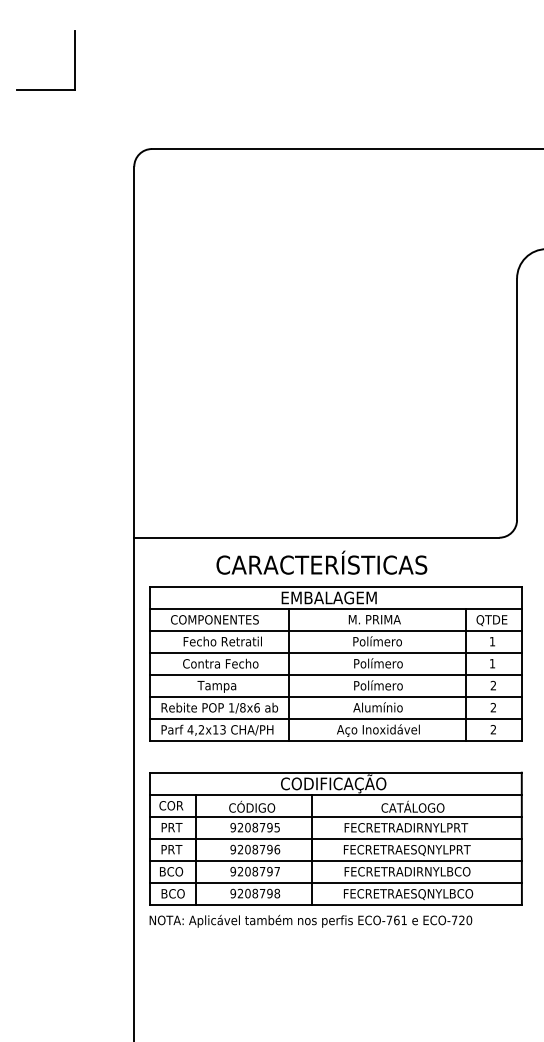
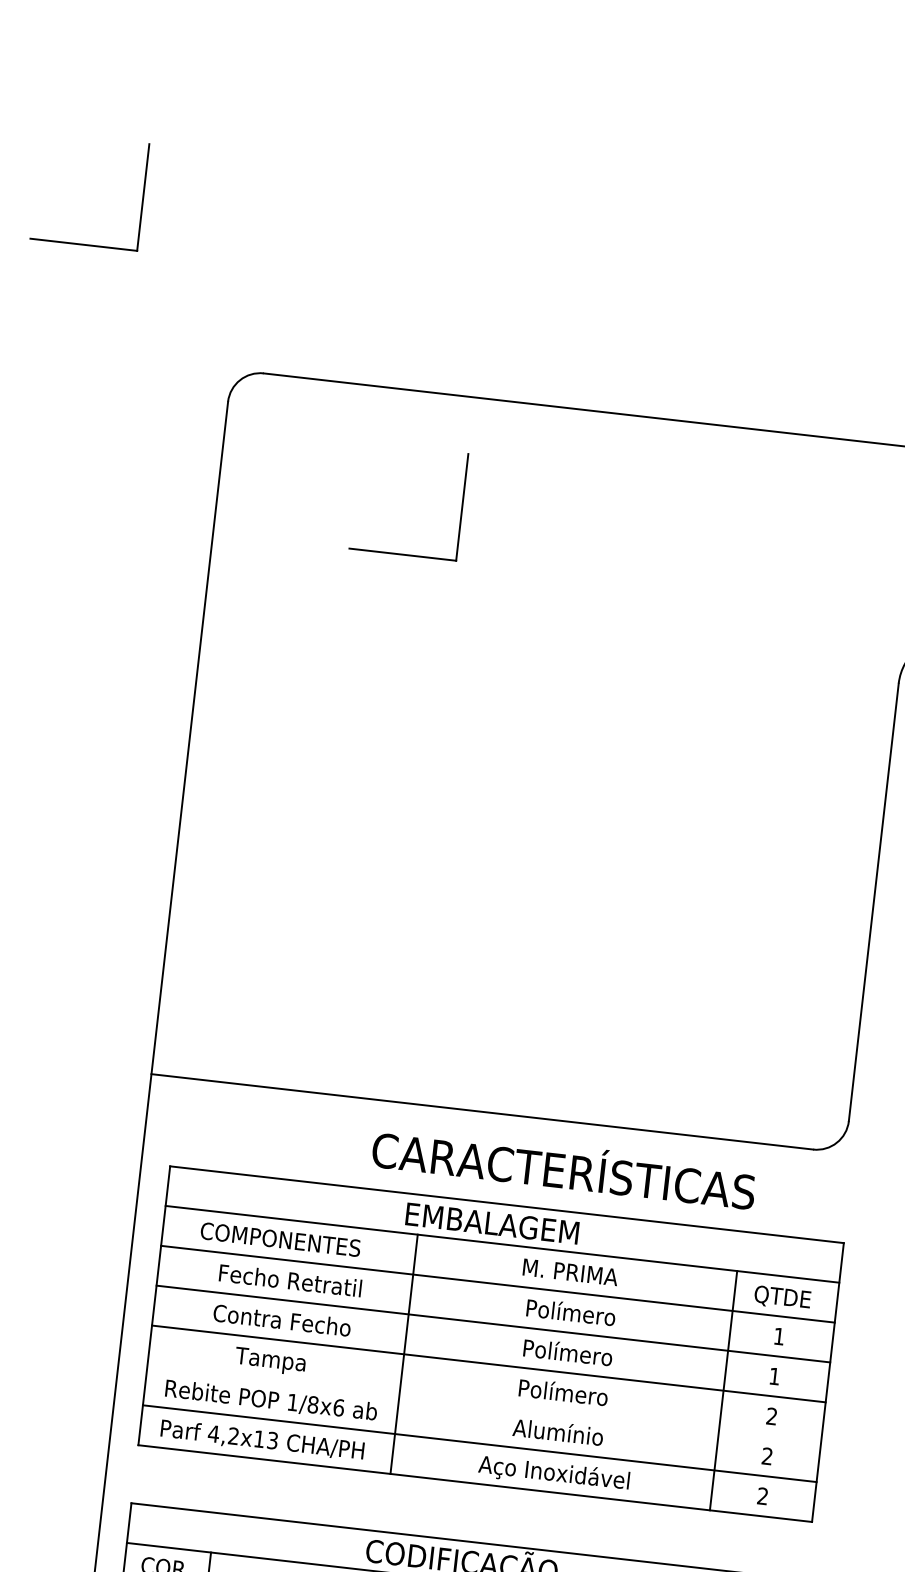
part: (267, 209) -> (460, 506), added
text: (321, 562) -> (563, 1166), moved
line: (335, 696) -> (483, 1403), removed

